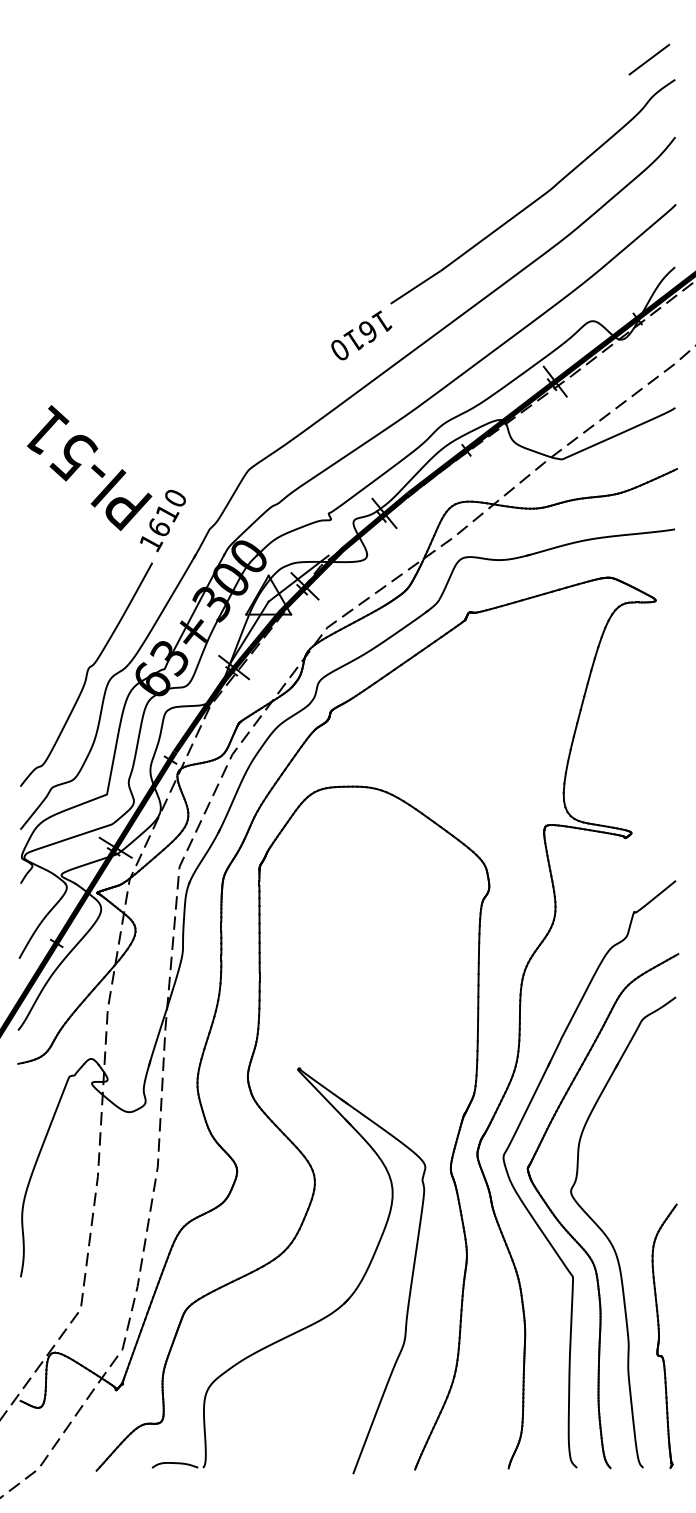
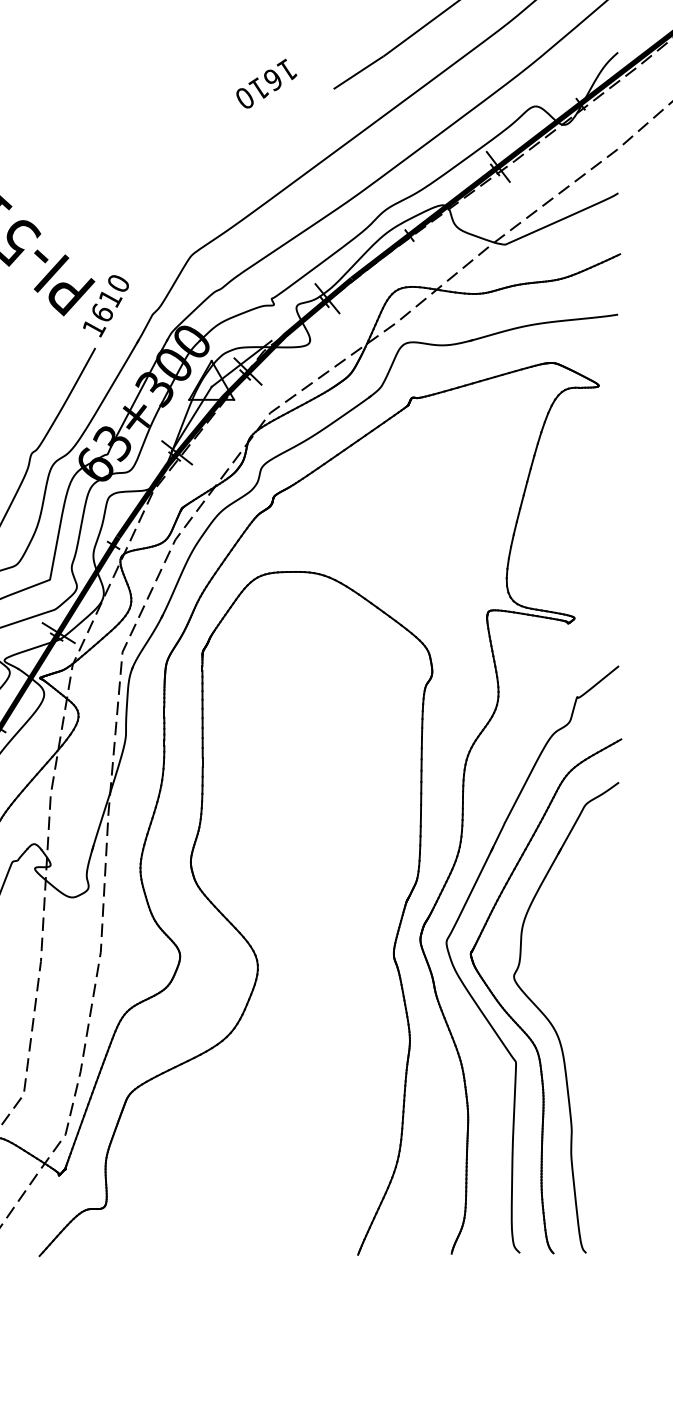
text: (361, 335) -> (266, 83), moved
part: (315, 1321) -> (258, 1106), removed
part: (664, 1335) -> (607, 1120), removed

